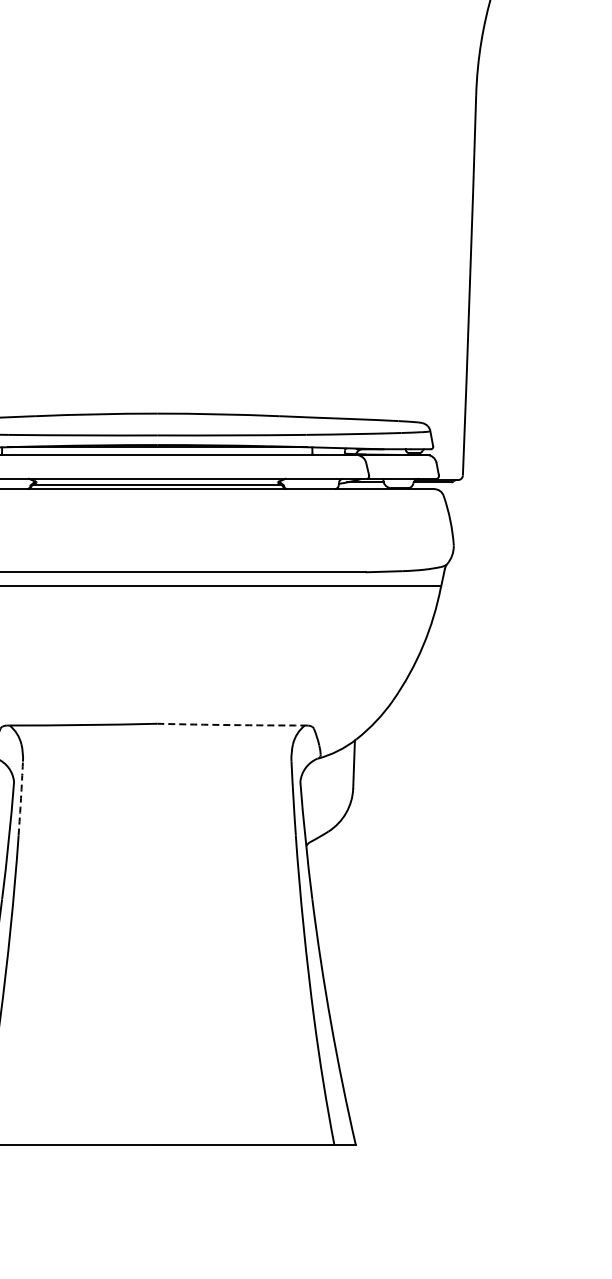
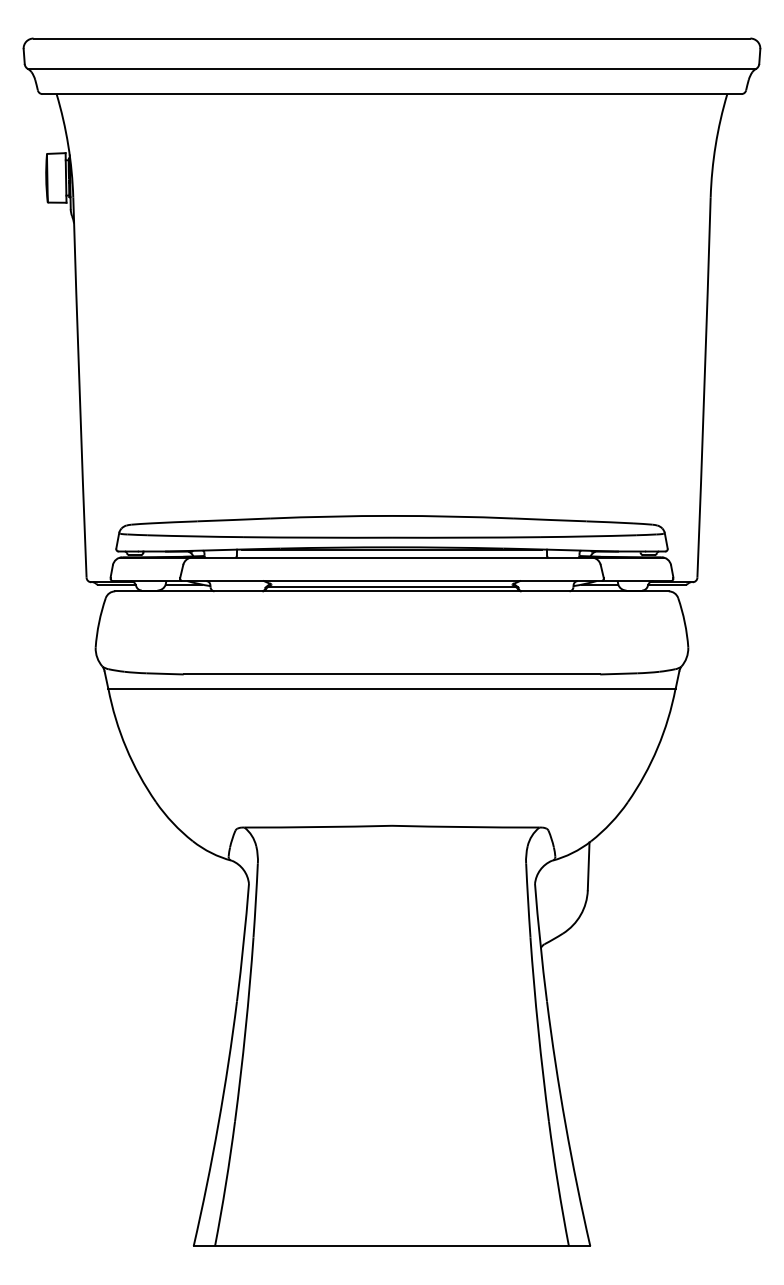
arc: (230, 725) -> (465, 827), dashed -> solid
arc: (20, 798) -> (255, 900), dashed -> solid

